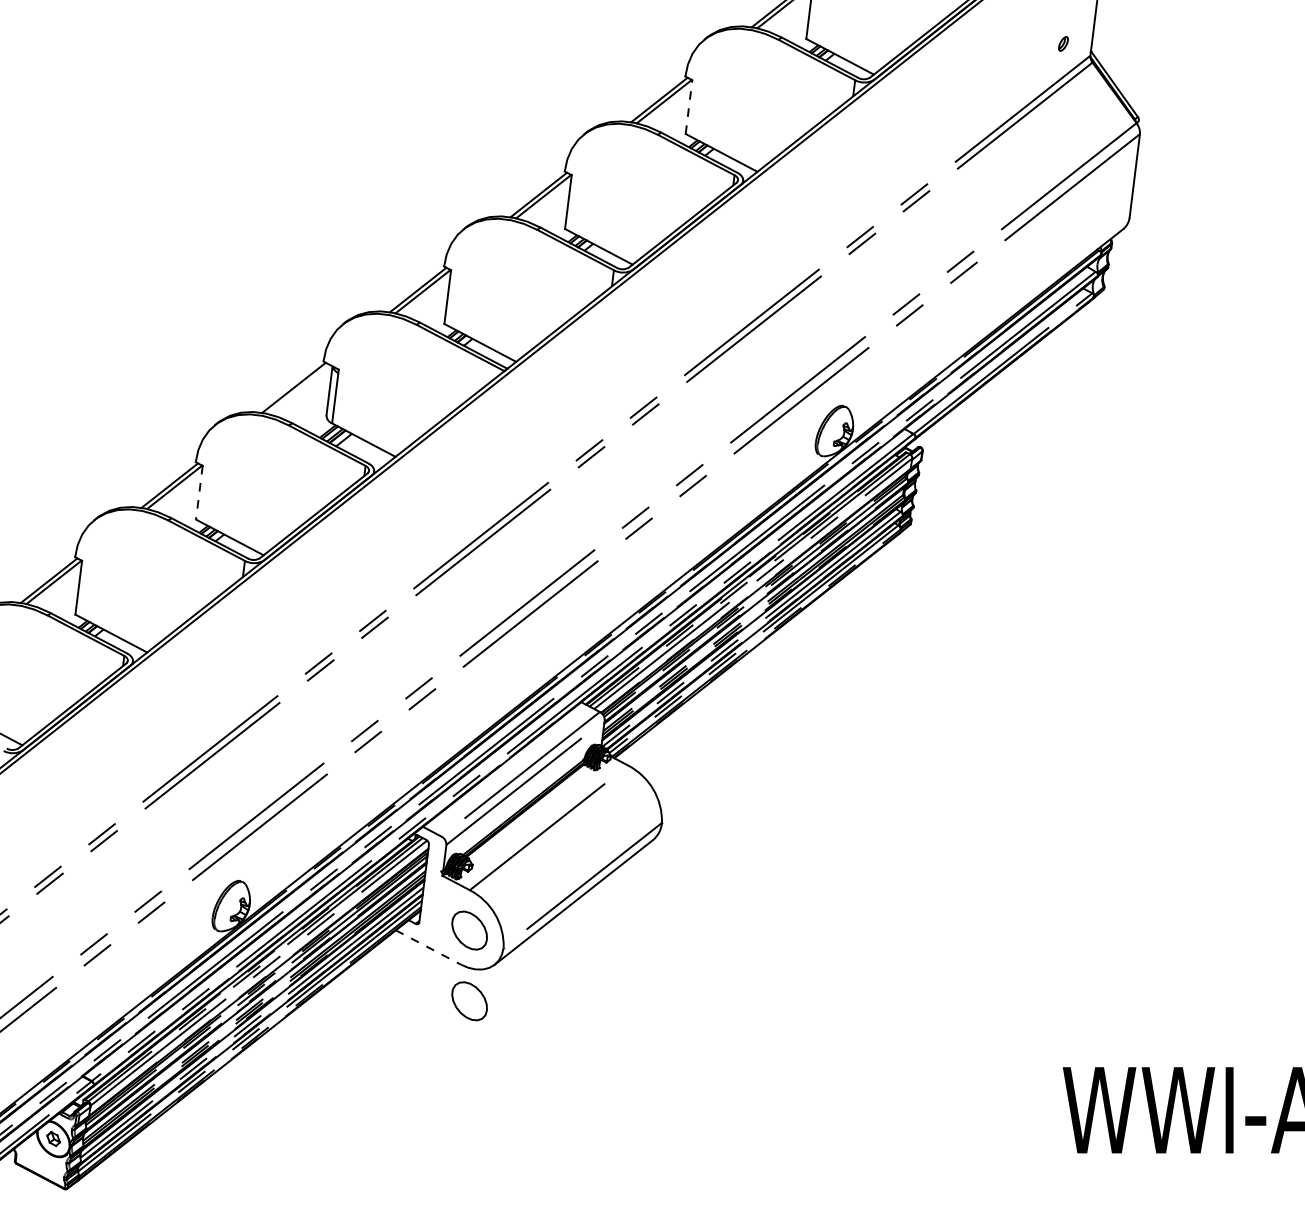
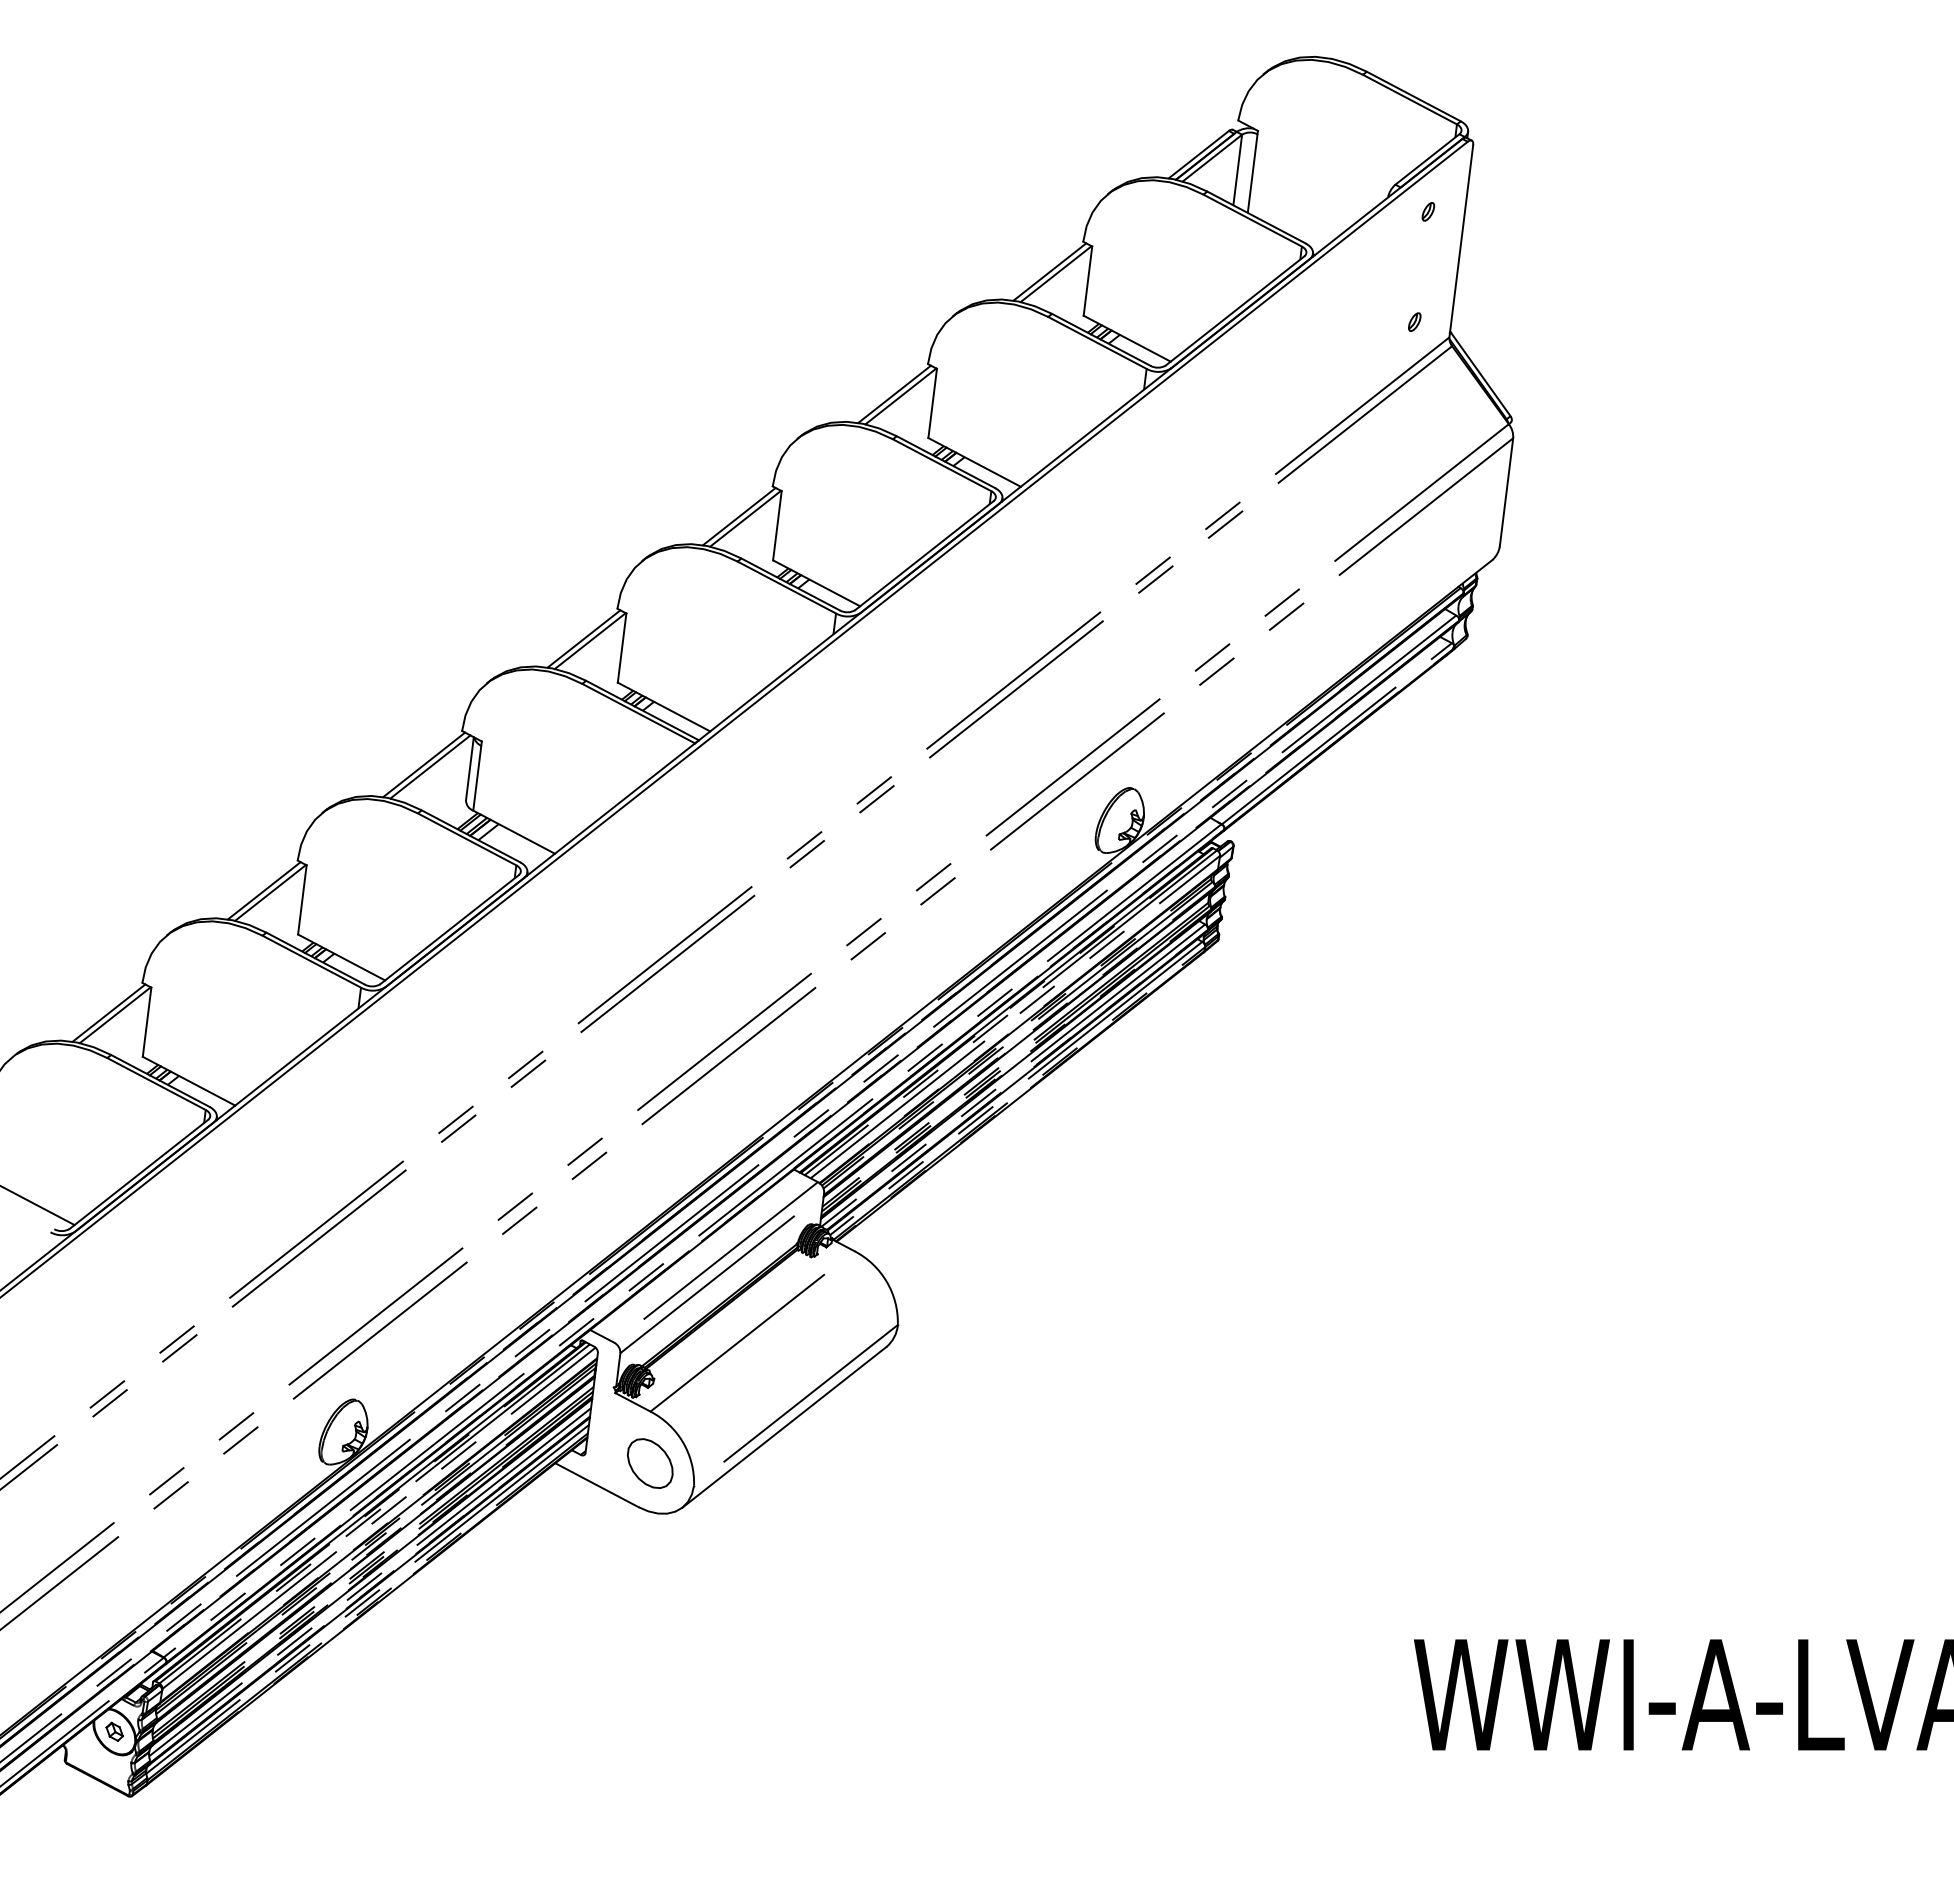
line: (688, 107) -> (932, 403), dashed -> solid
line: (298, 389) -> (430, 766), added
line: (199, 492) -> (302, 899), dashed -> solid
line: (428, 947) -> (597, 1485), dashed -> solid
part: (469, 1001) -> (649, 1554), removed

